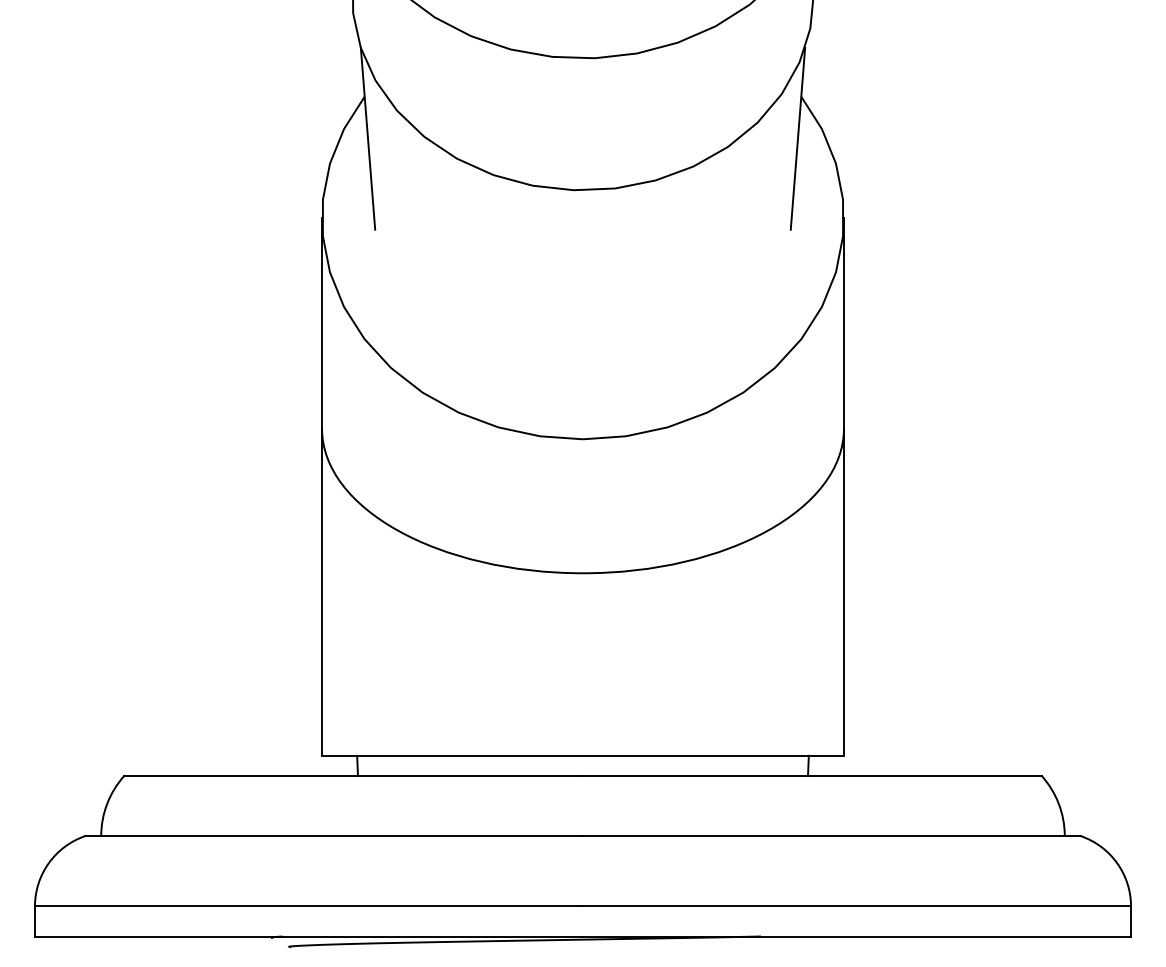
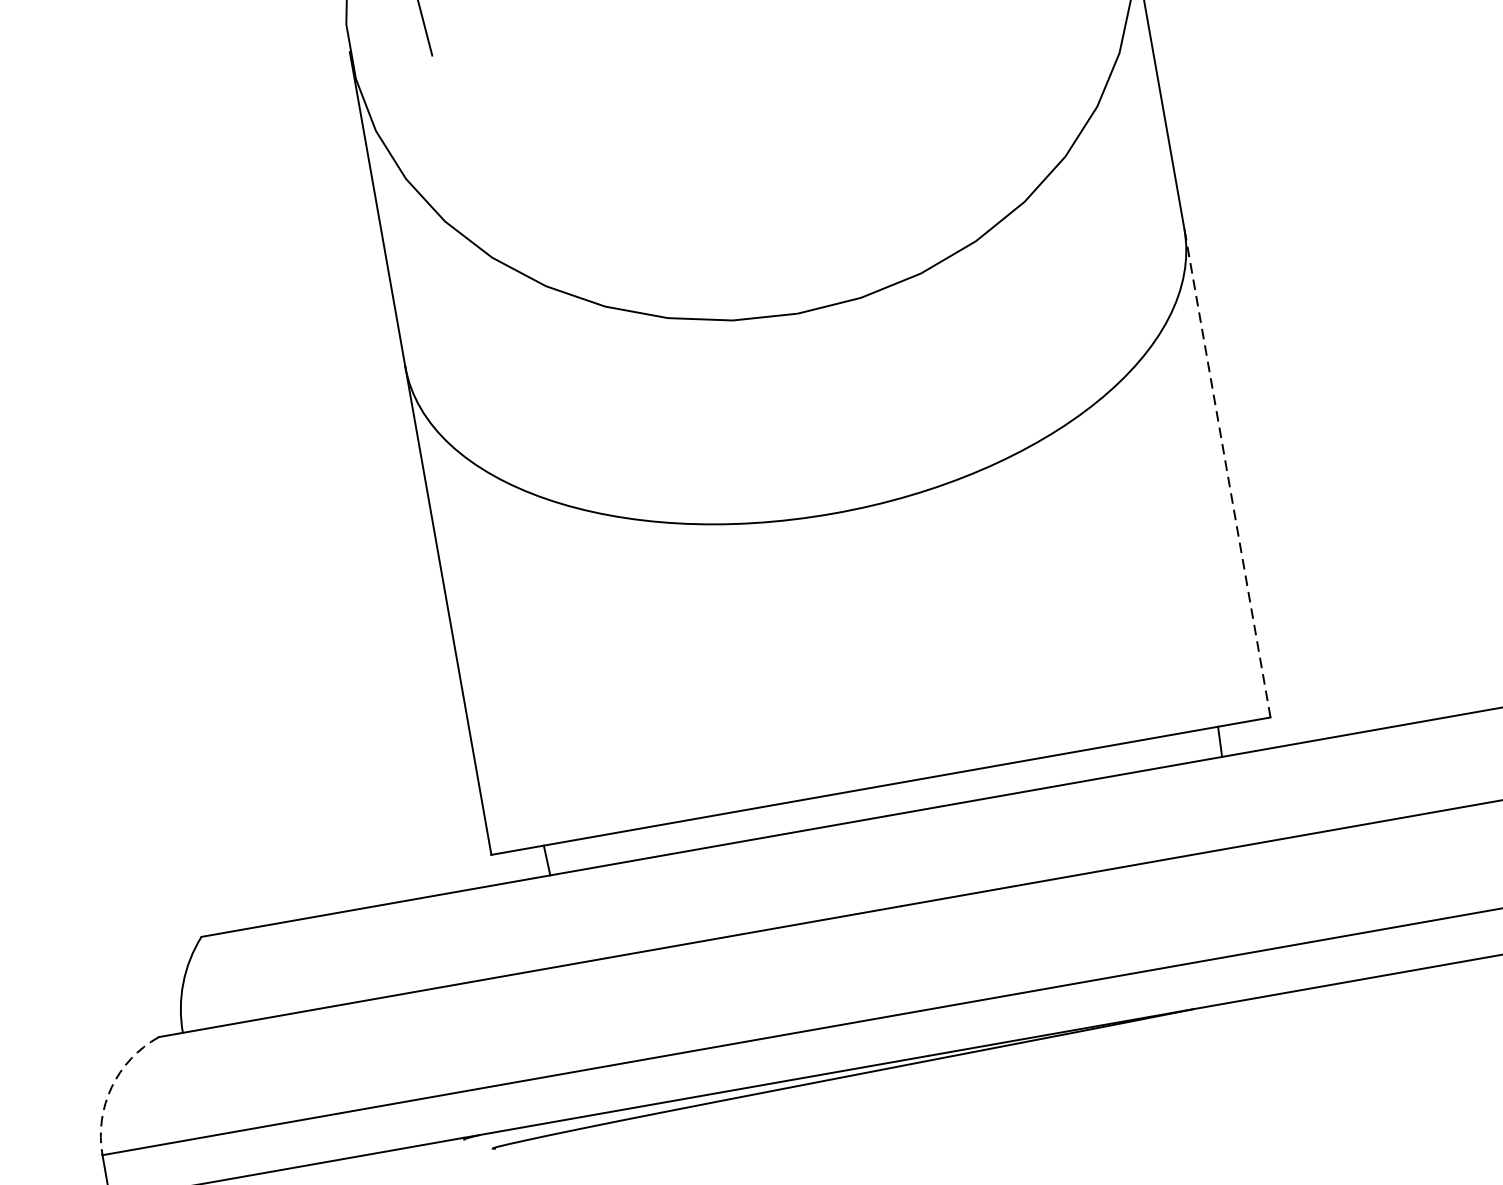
line: (843, 592) -> (1226, 473), solid -> dashed
arc: (48, 863) -> (111, 1087), solid -> dashed

